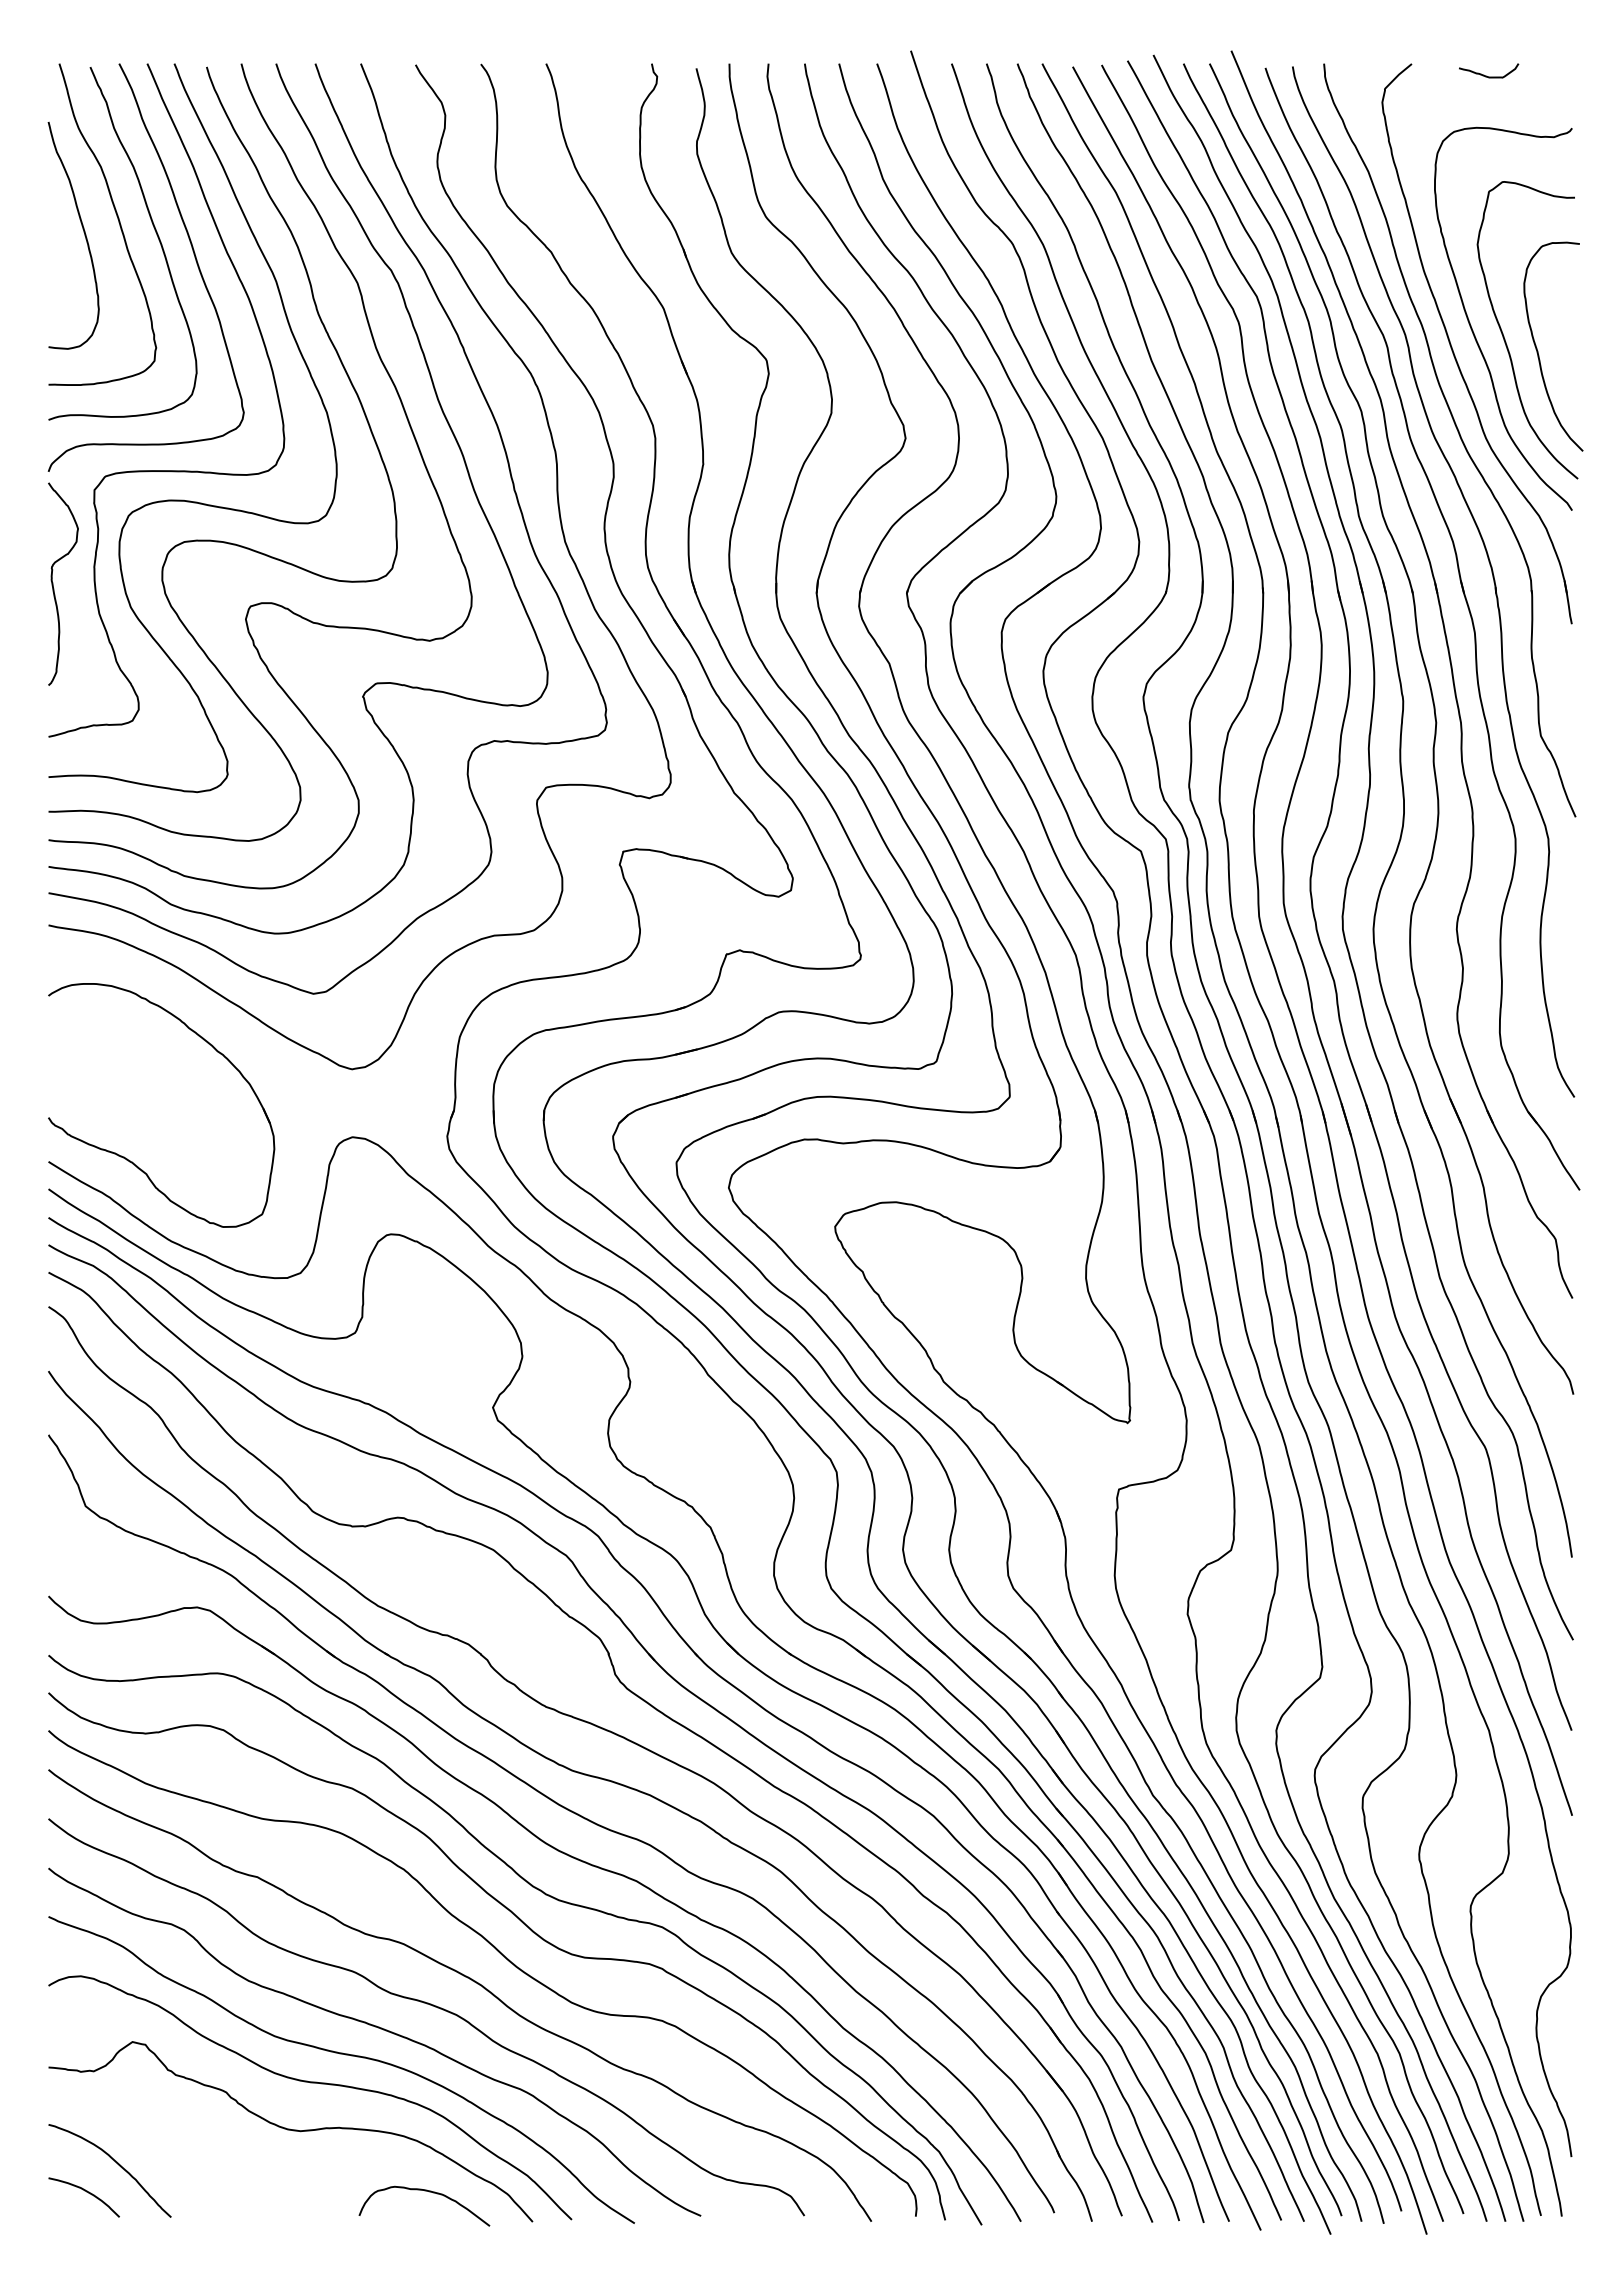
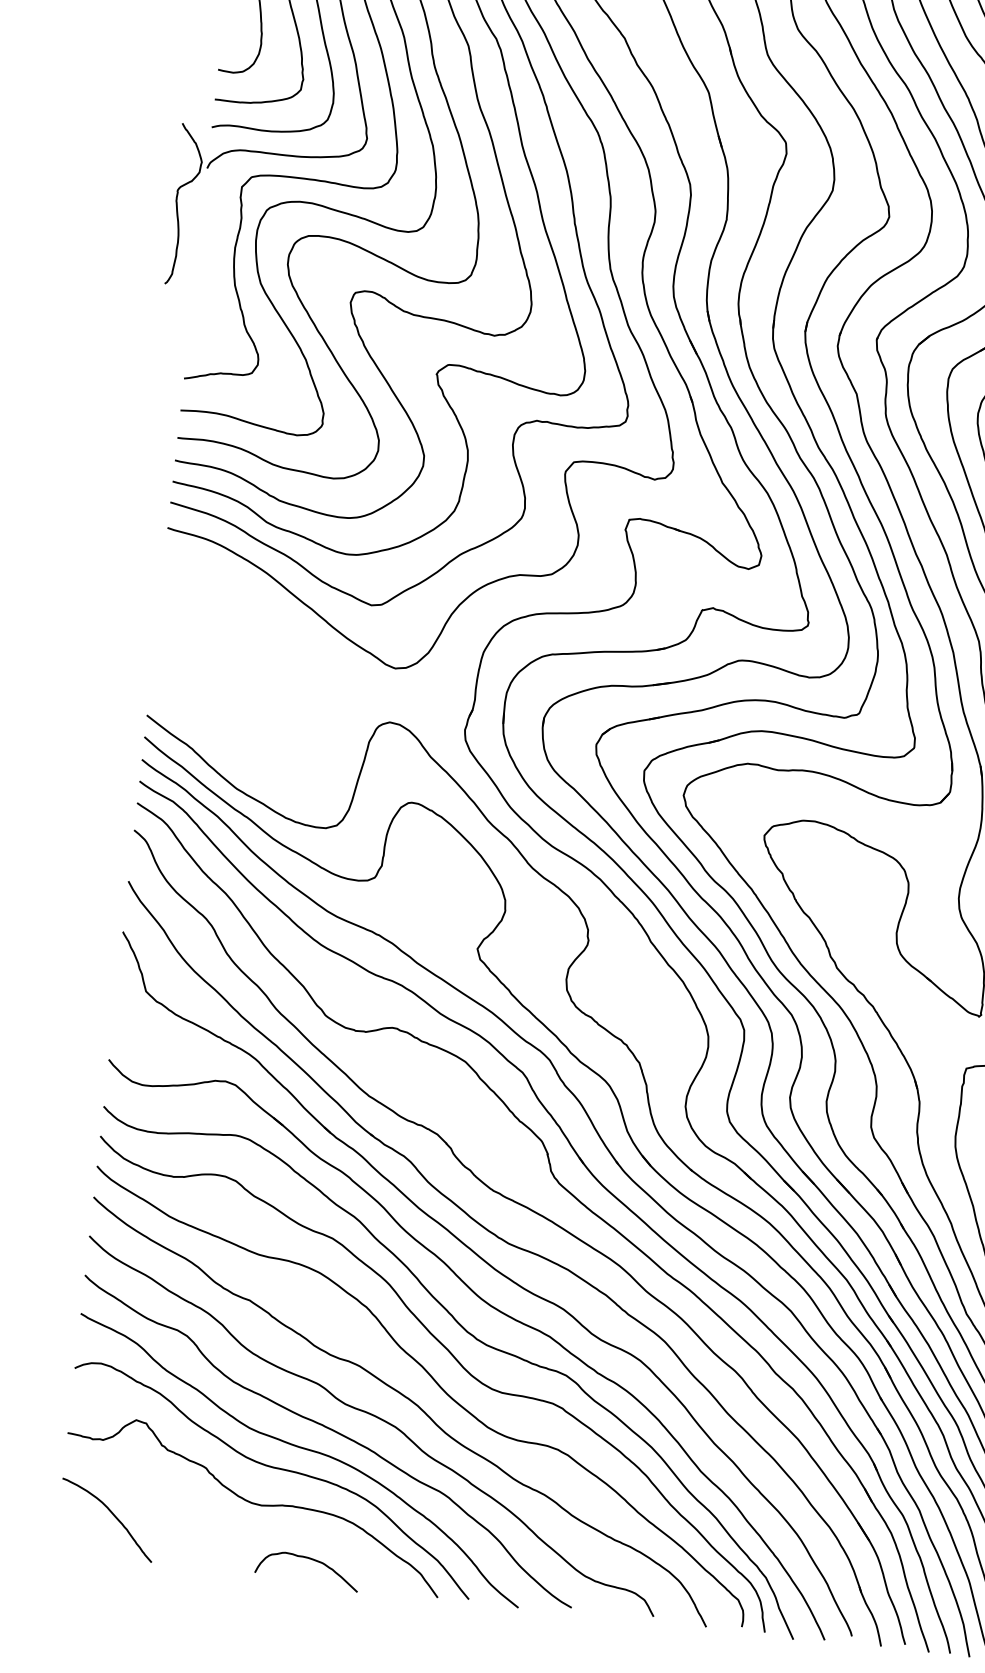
curve: (53, 583) -> (177, 203), moved
part: (127, 1158) -> (209, 719), removed
curve: (86, 2192) -> (86, 1535), removed
curve: (429, 2192) -> (312, 1560), moved

